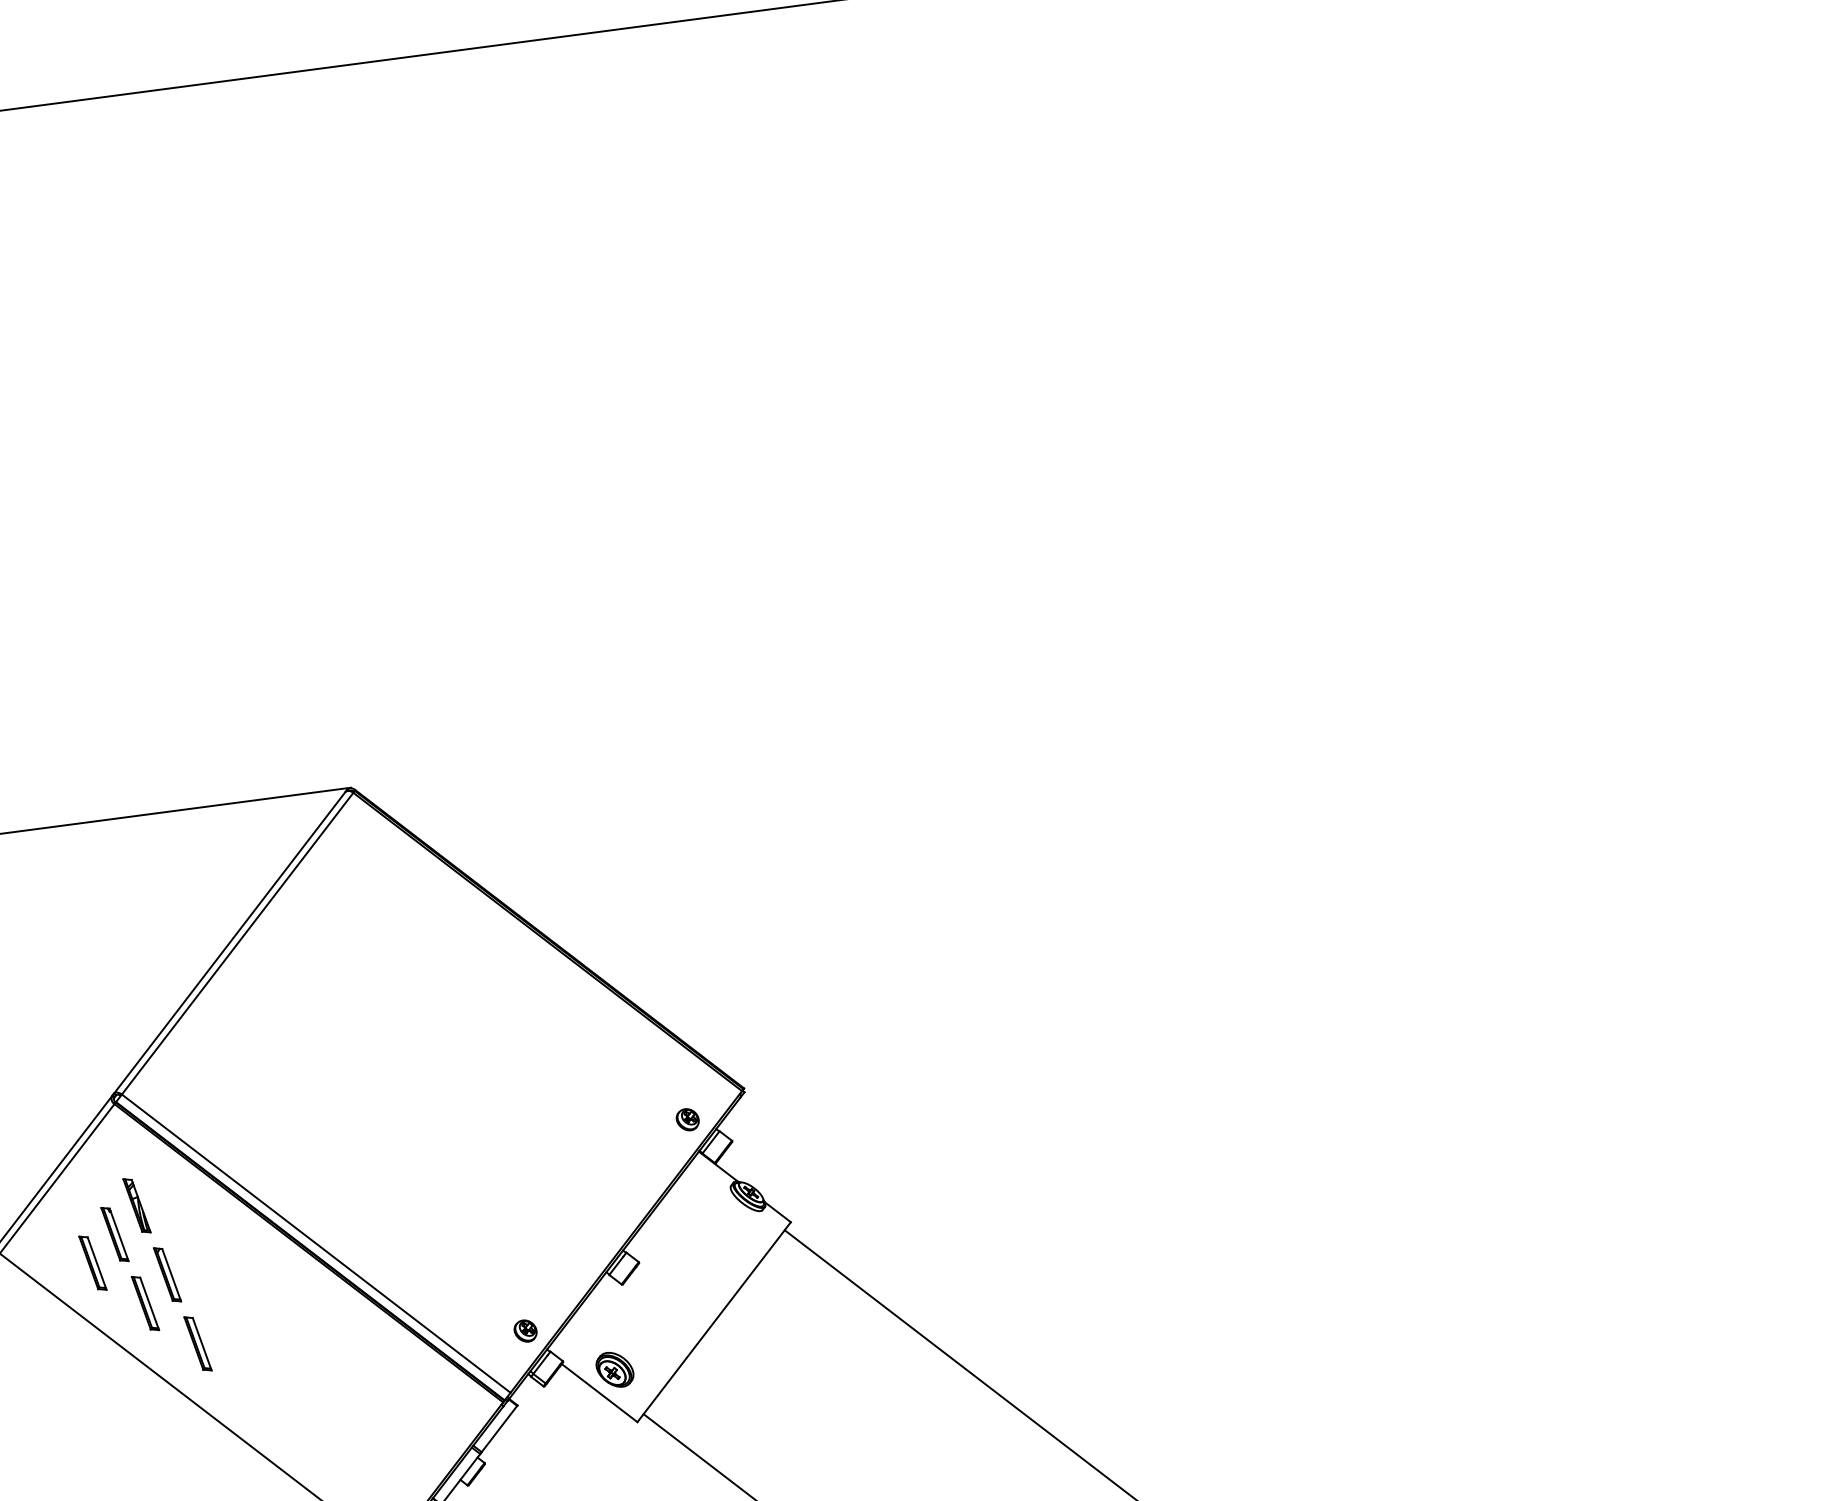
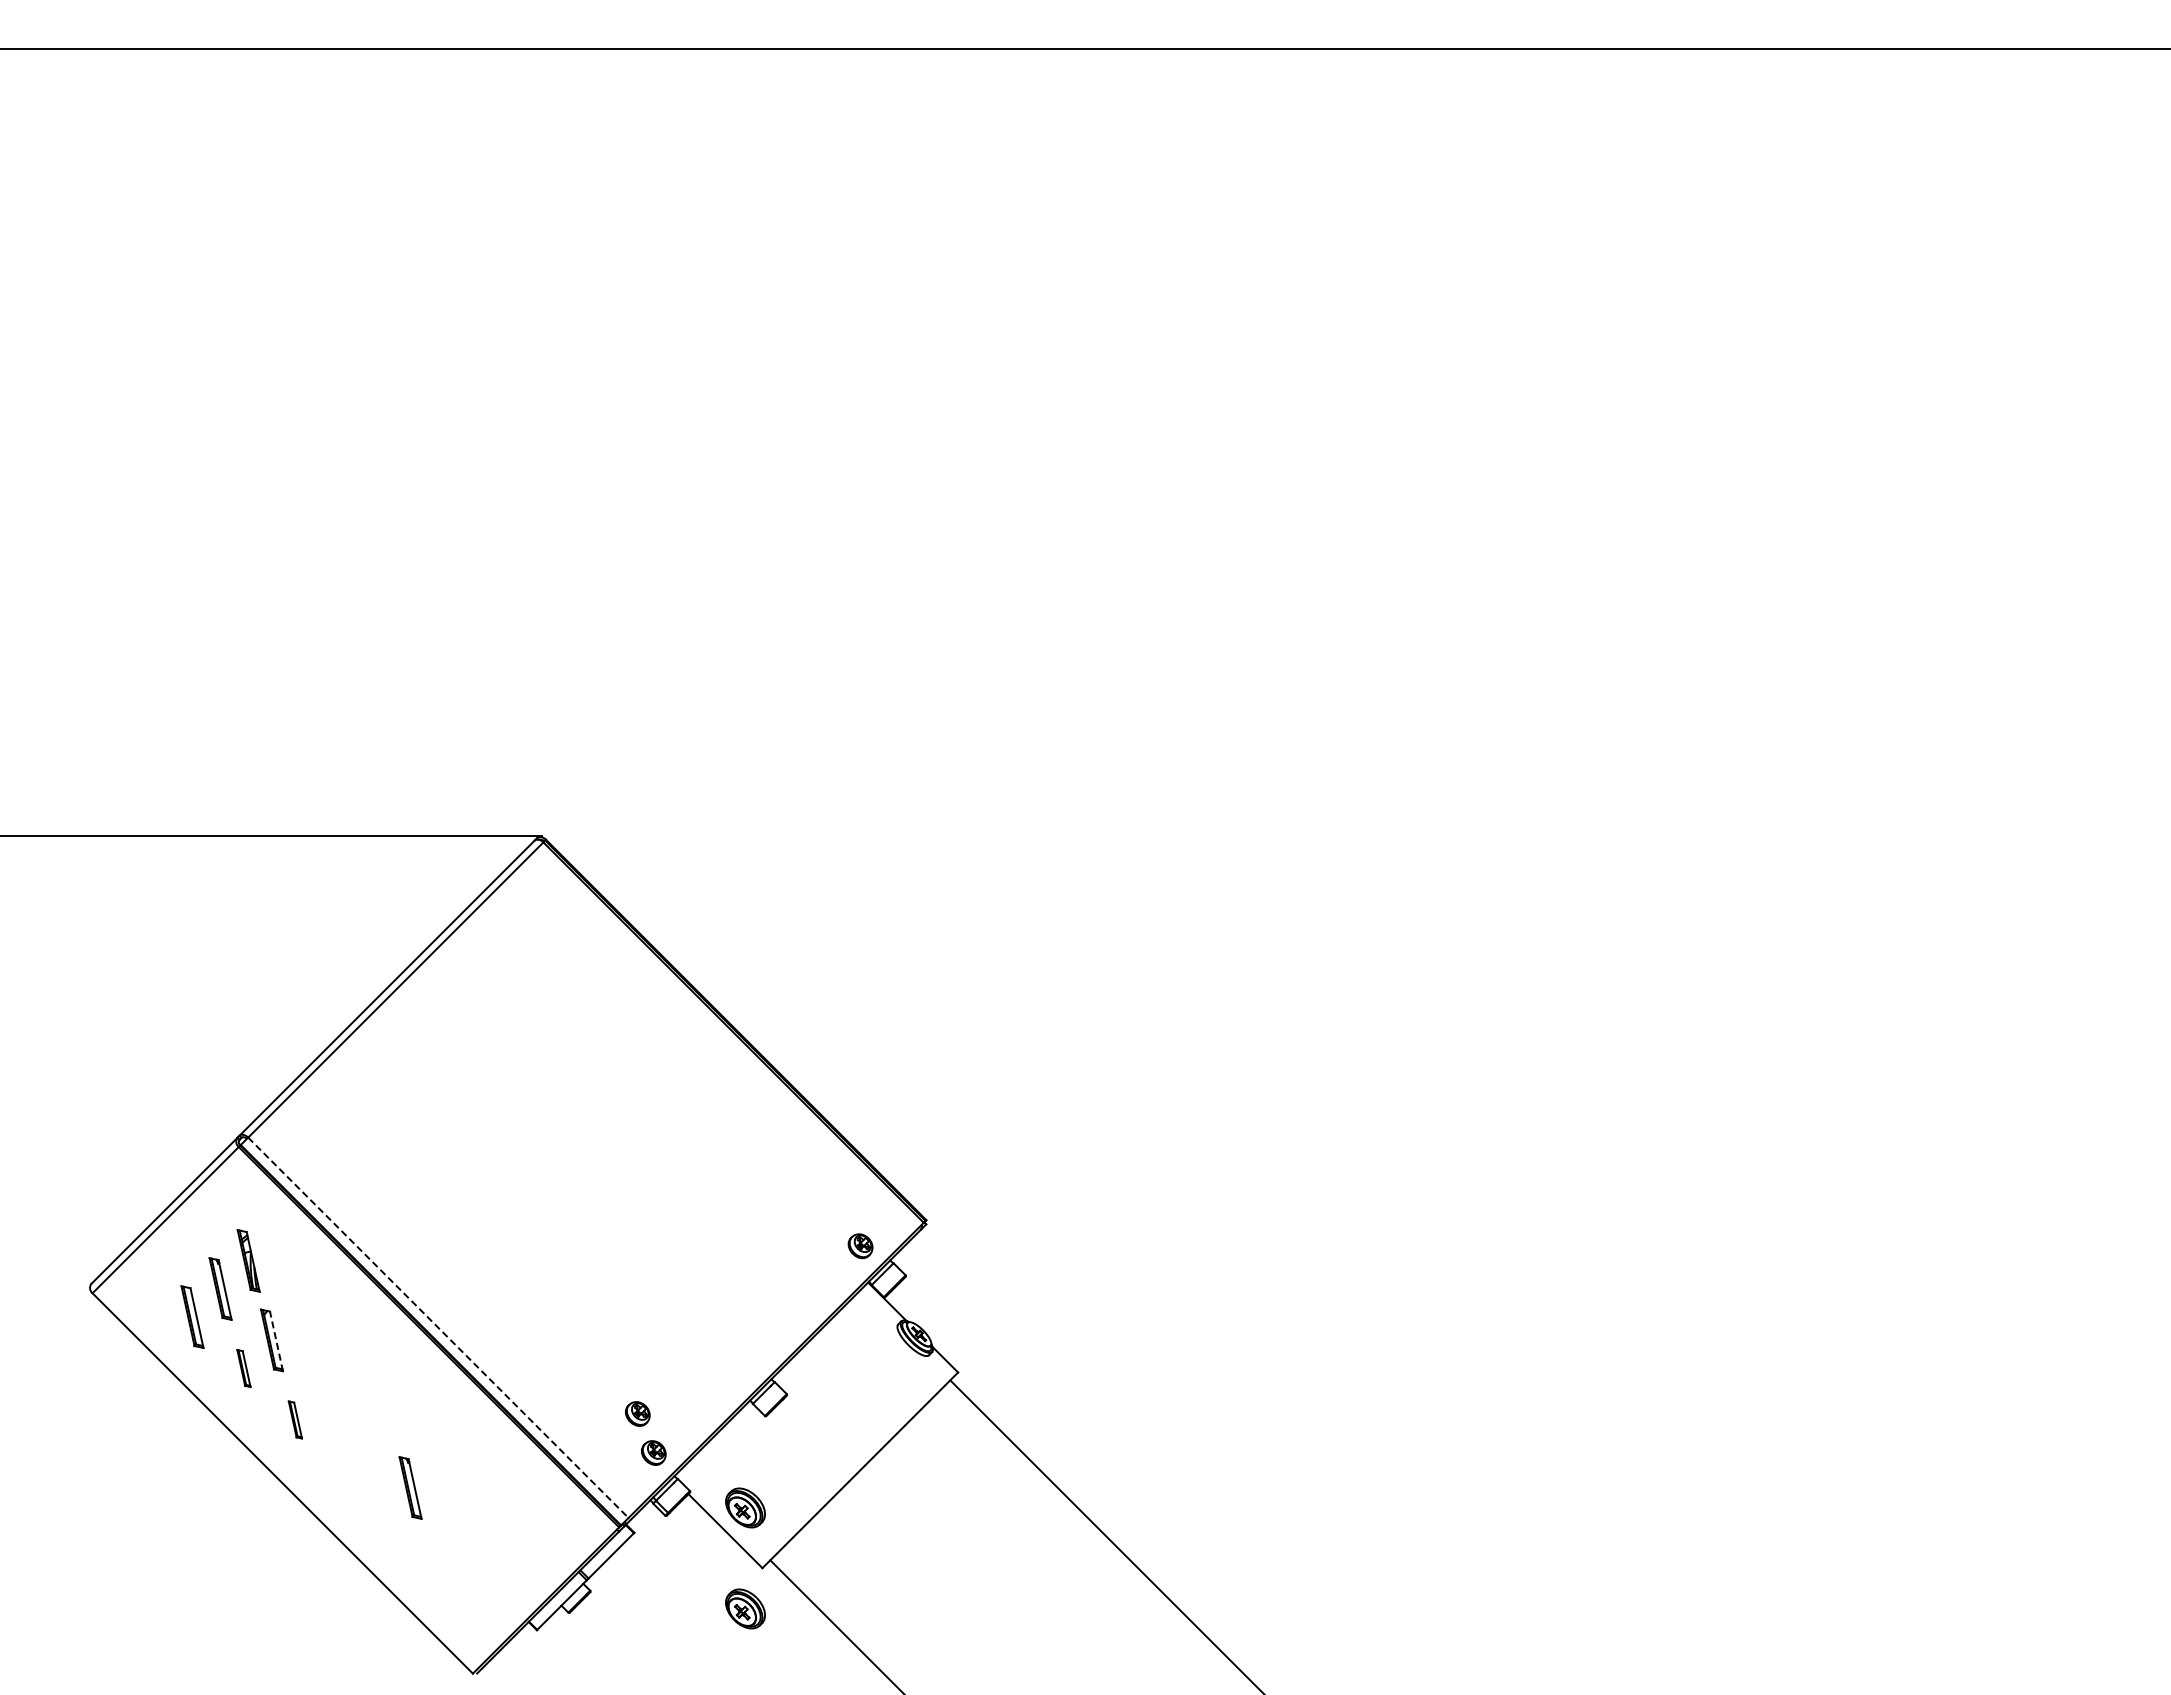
line: (316, 1243) -> (438, 1327), solid -> dashed
line: (171, 1275) -> (276, 1341), solid -> dashed
part: (506, 1297) -> (637, 1413), added
part: (145, 1303) -> (243, 1368), size x0.6
part: (198, 1343) -> (295, 1419), size x0.6
part: (310, 1391) -> (410, 1487), added
part: (626, 1460) -> (745, 1608), added

